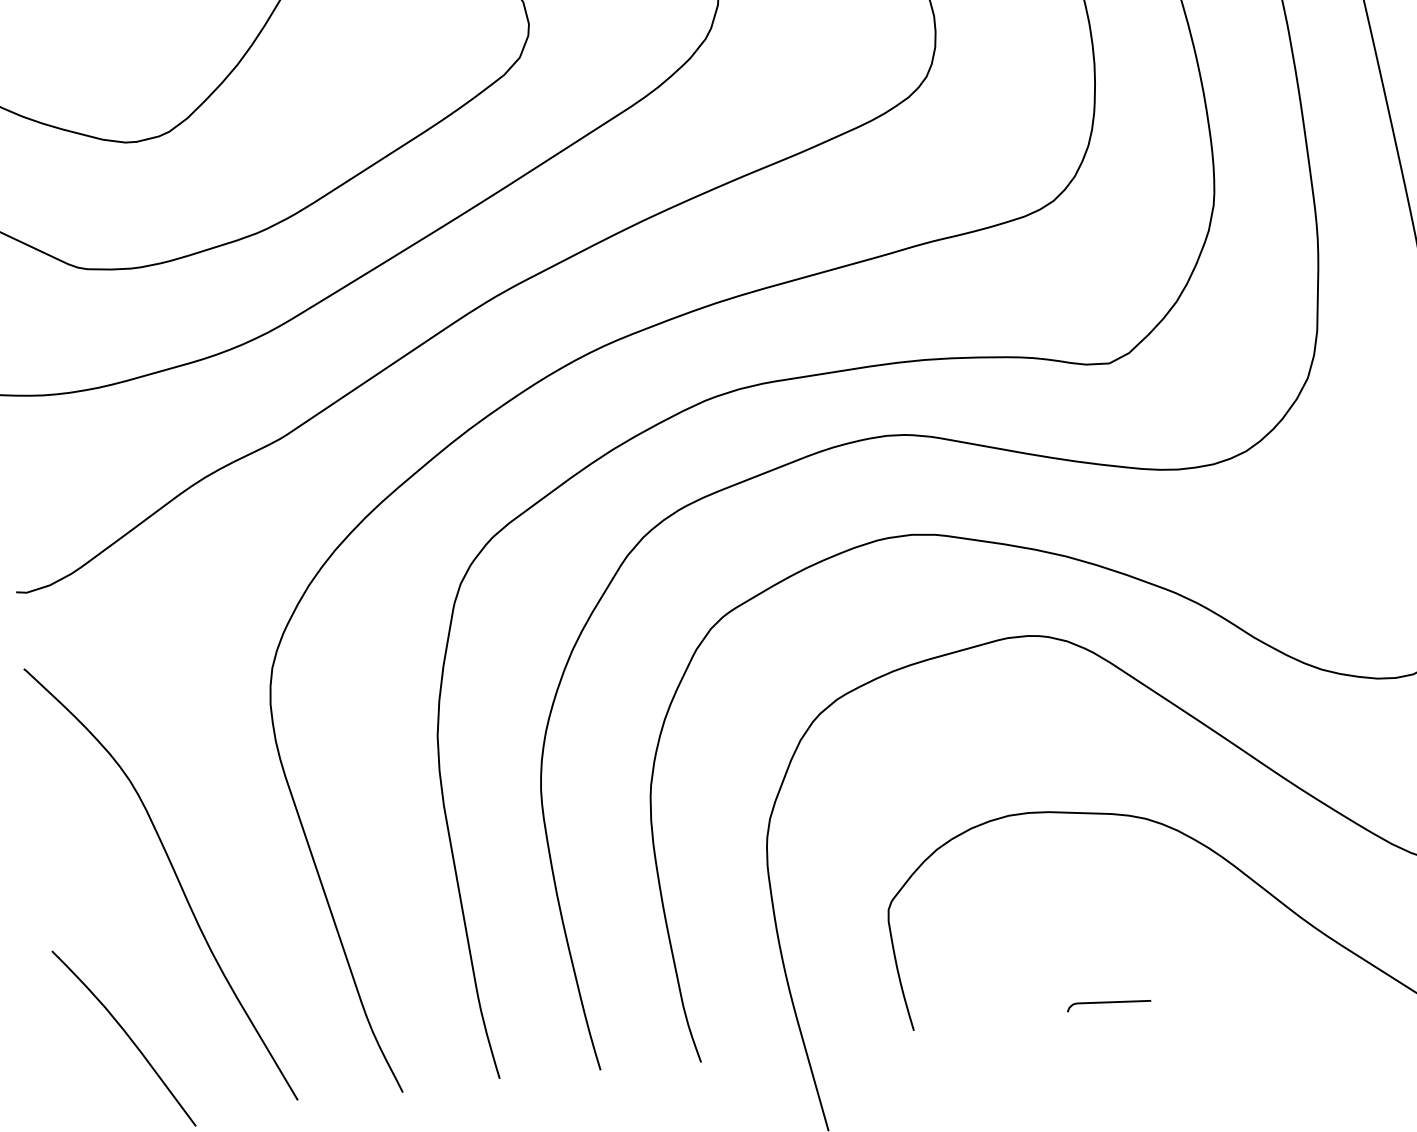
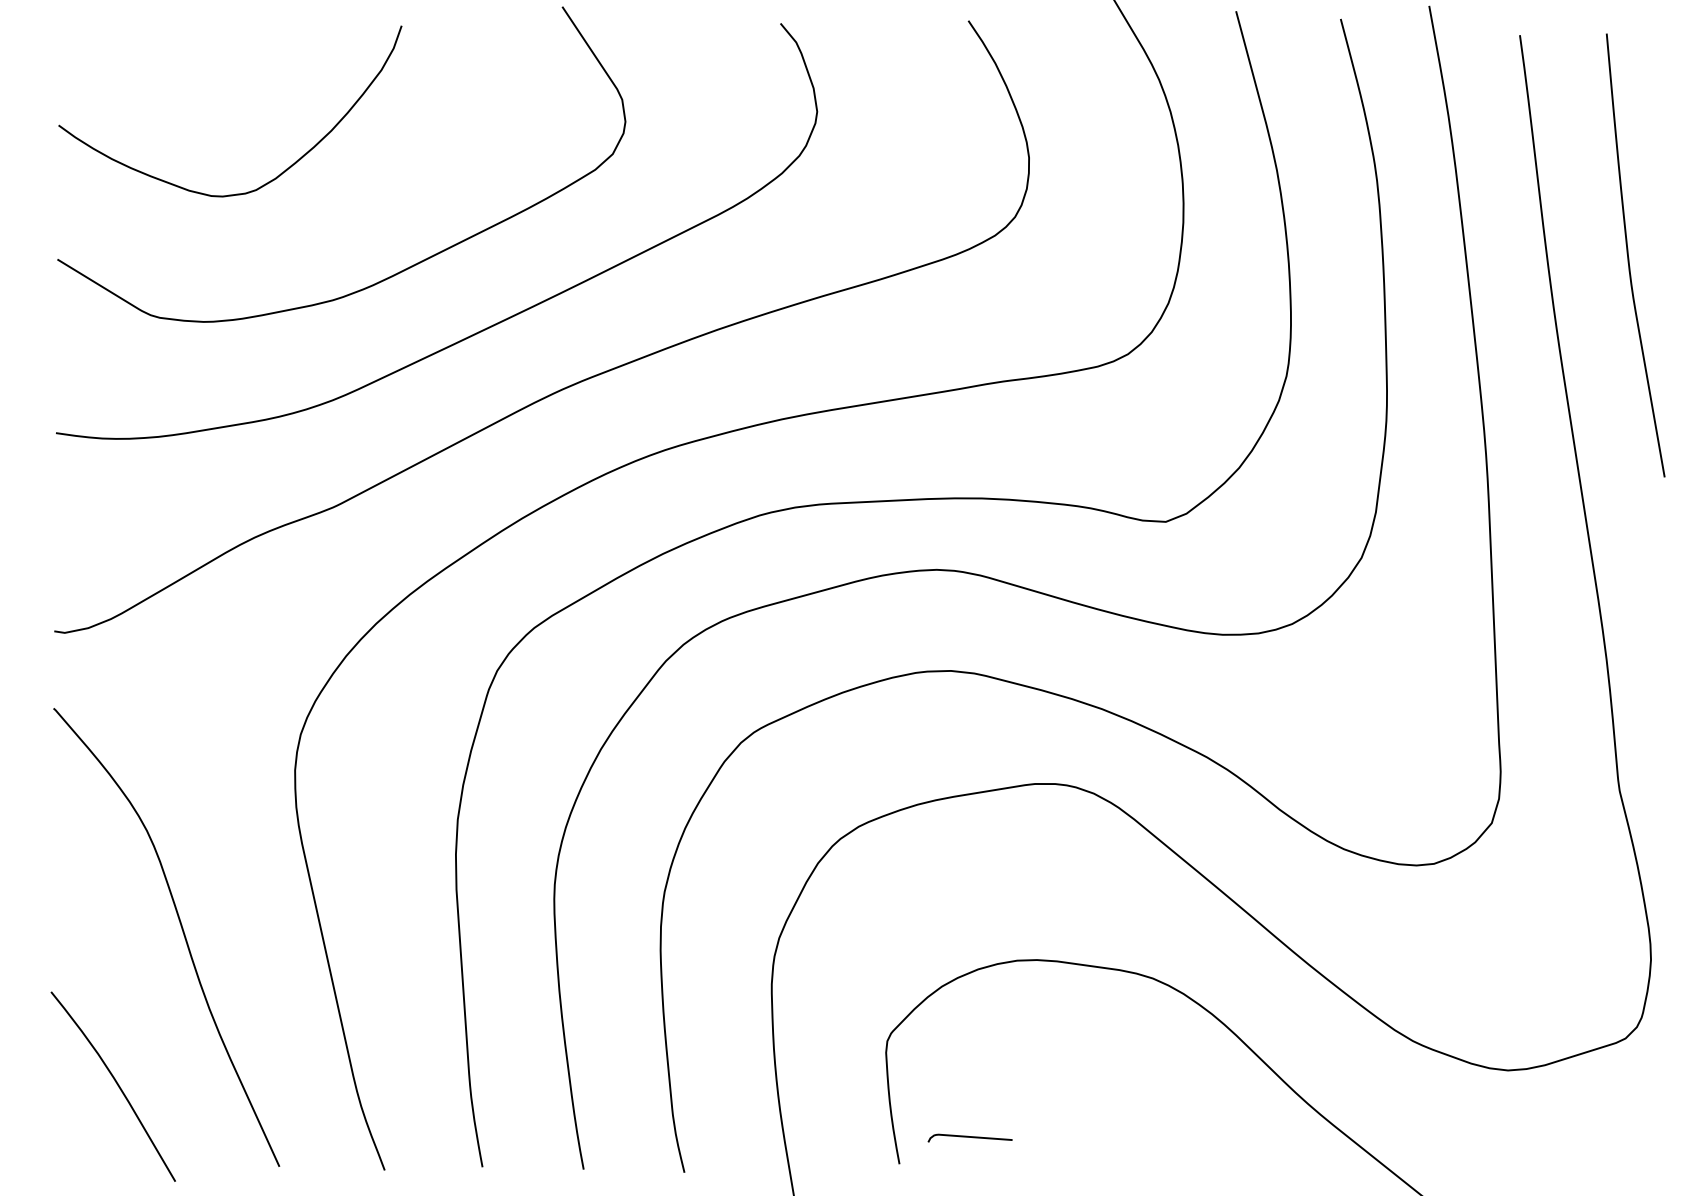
curve: (1108, 1002) -> (969, 1137), moved

